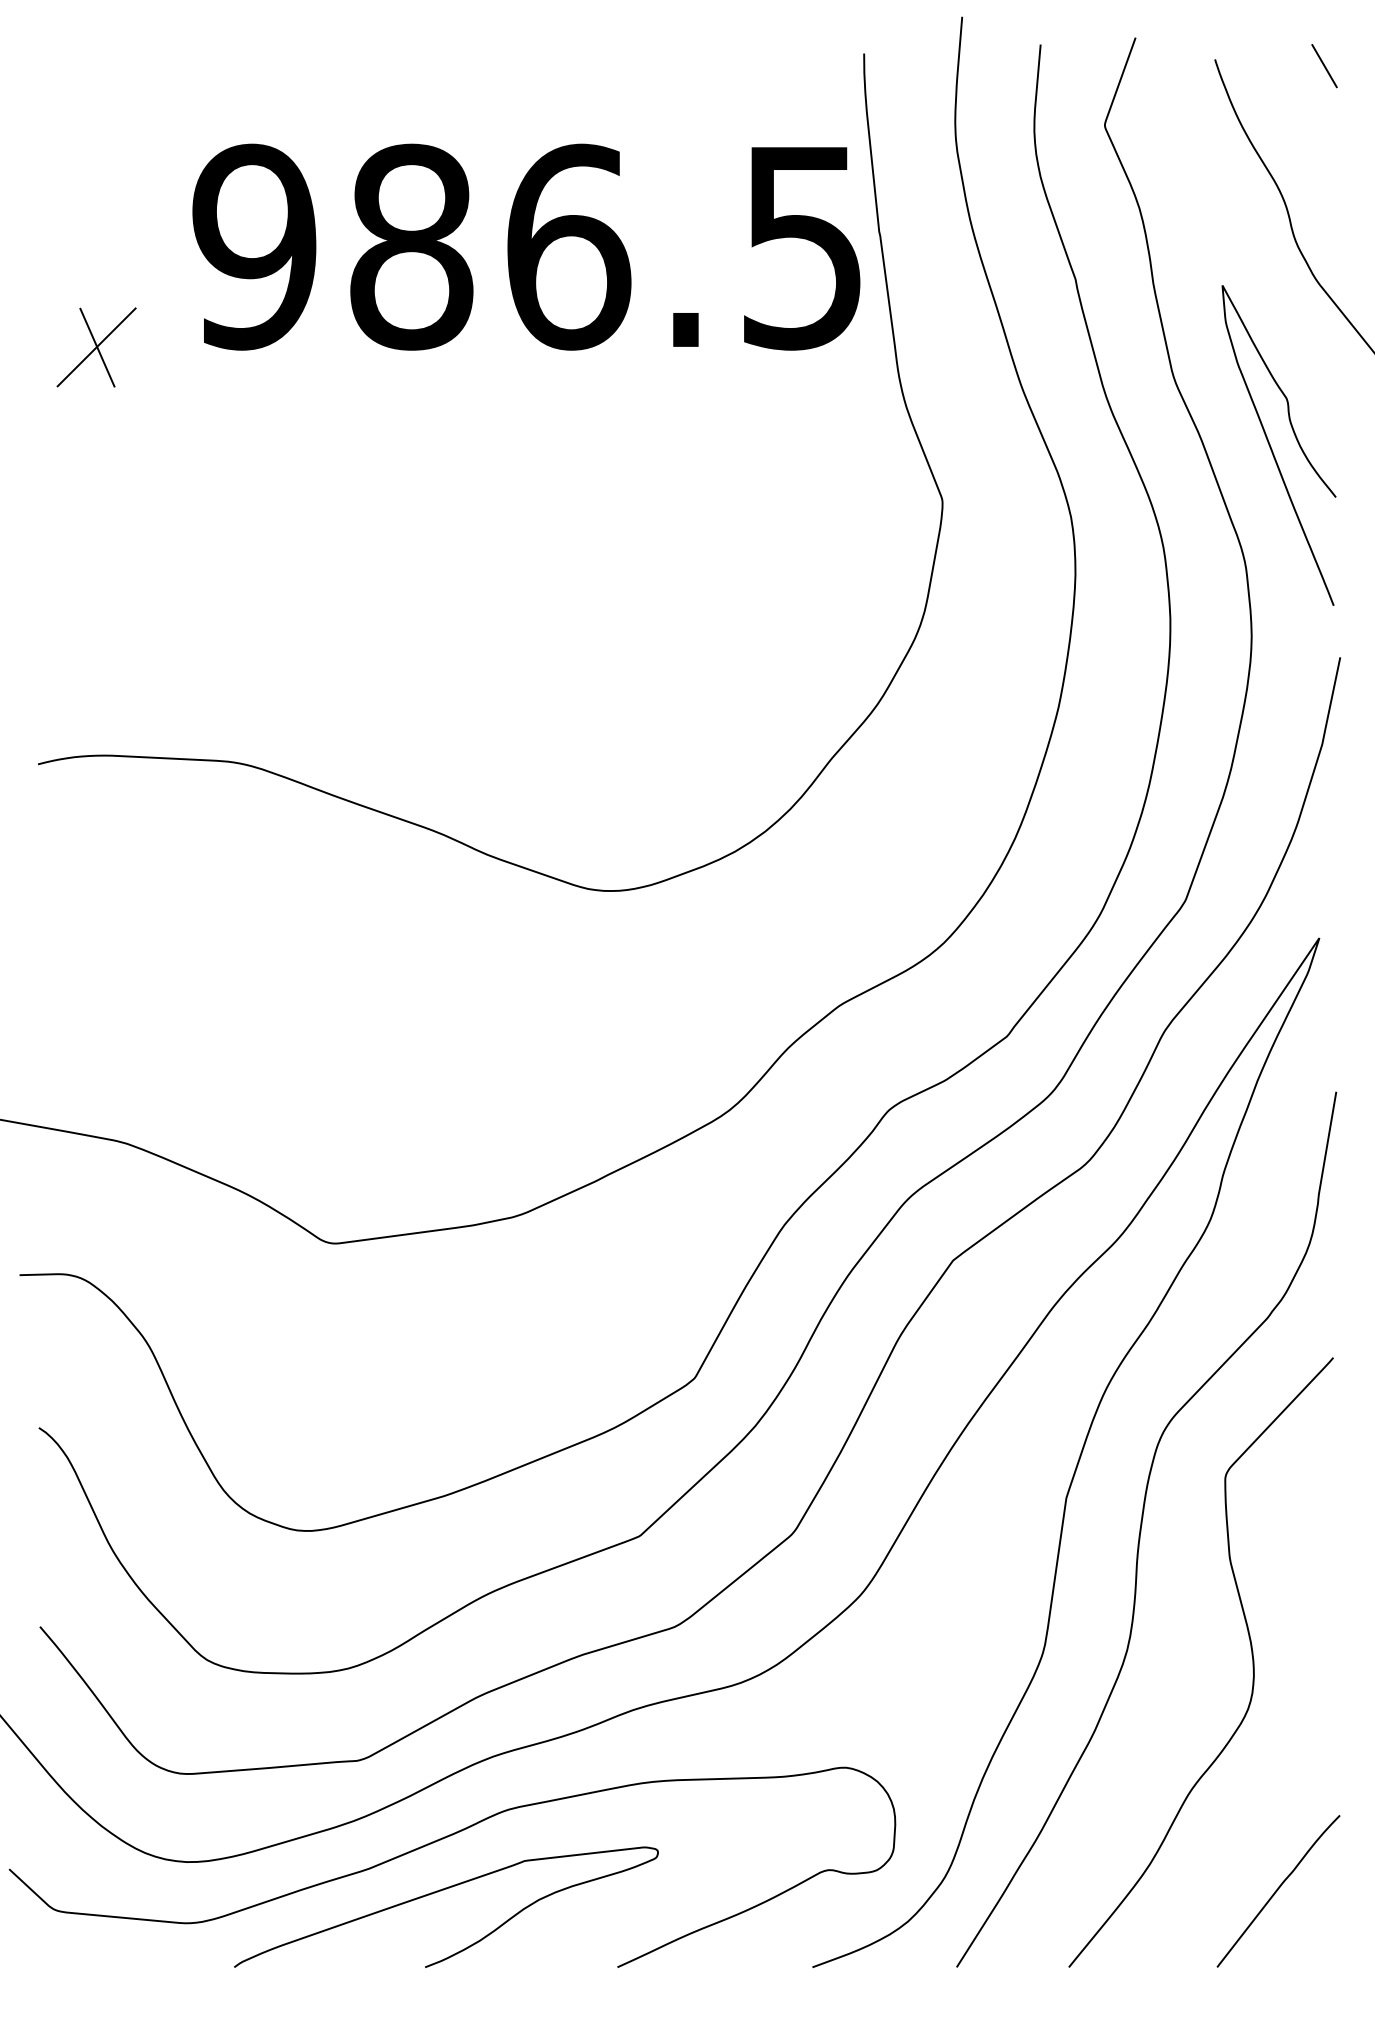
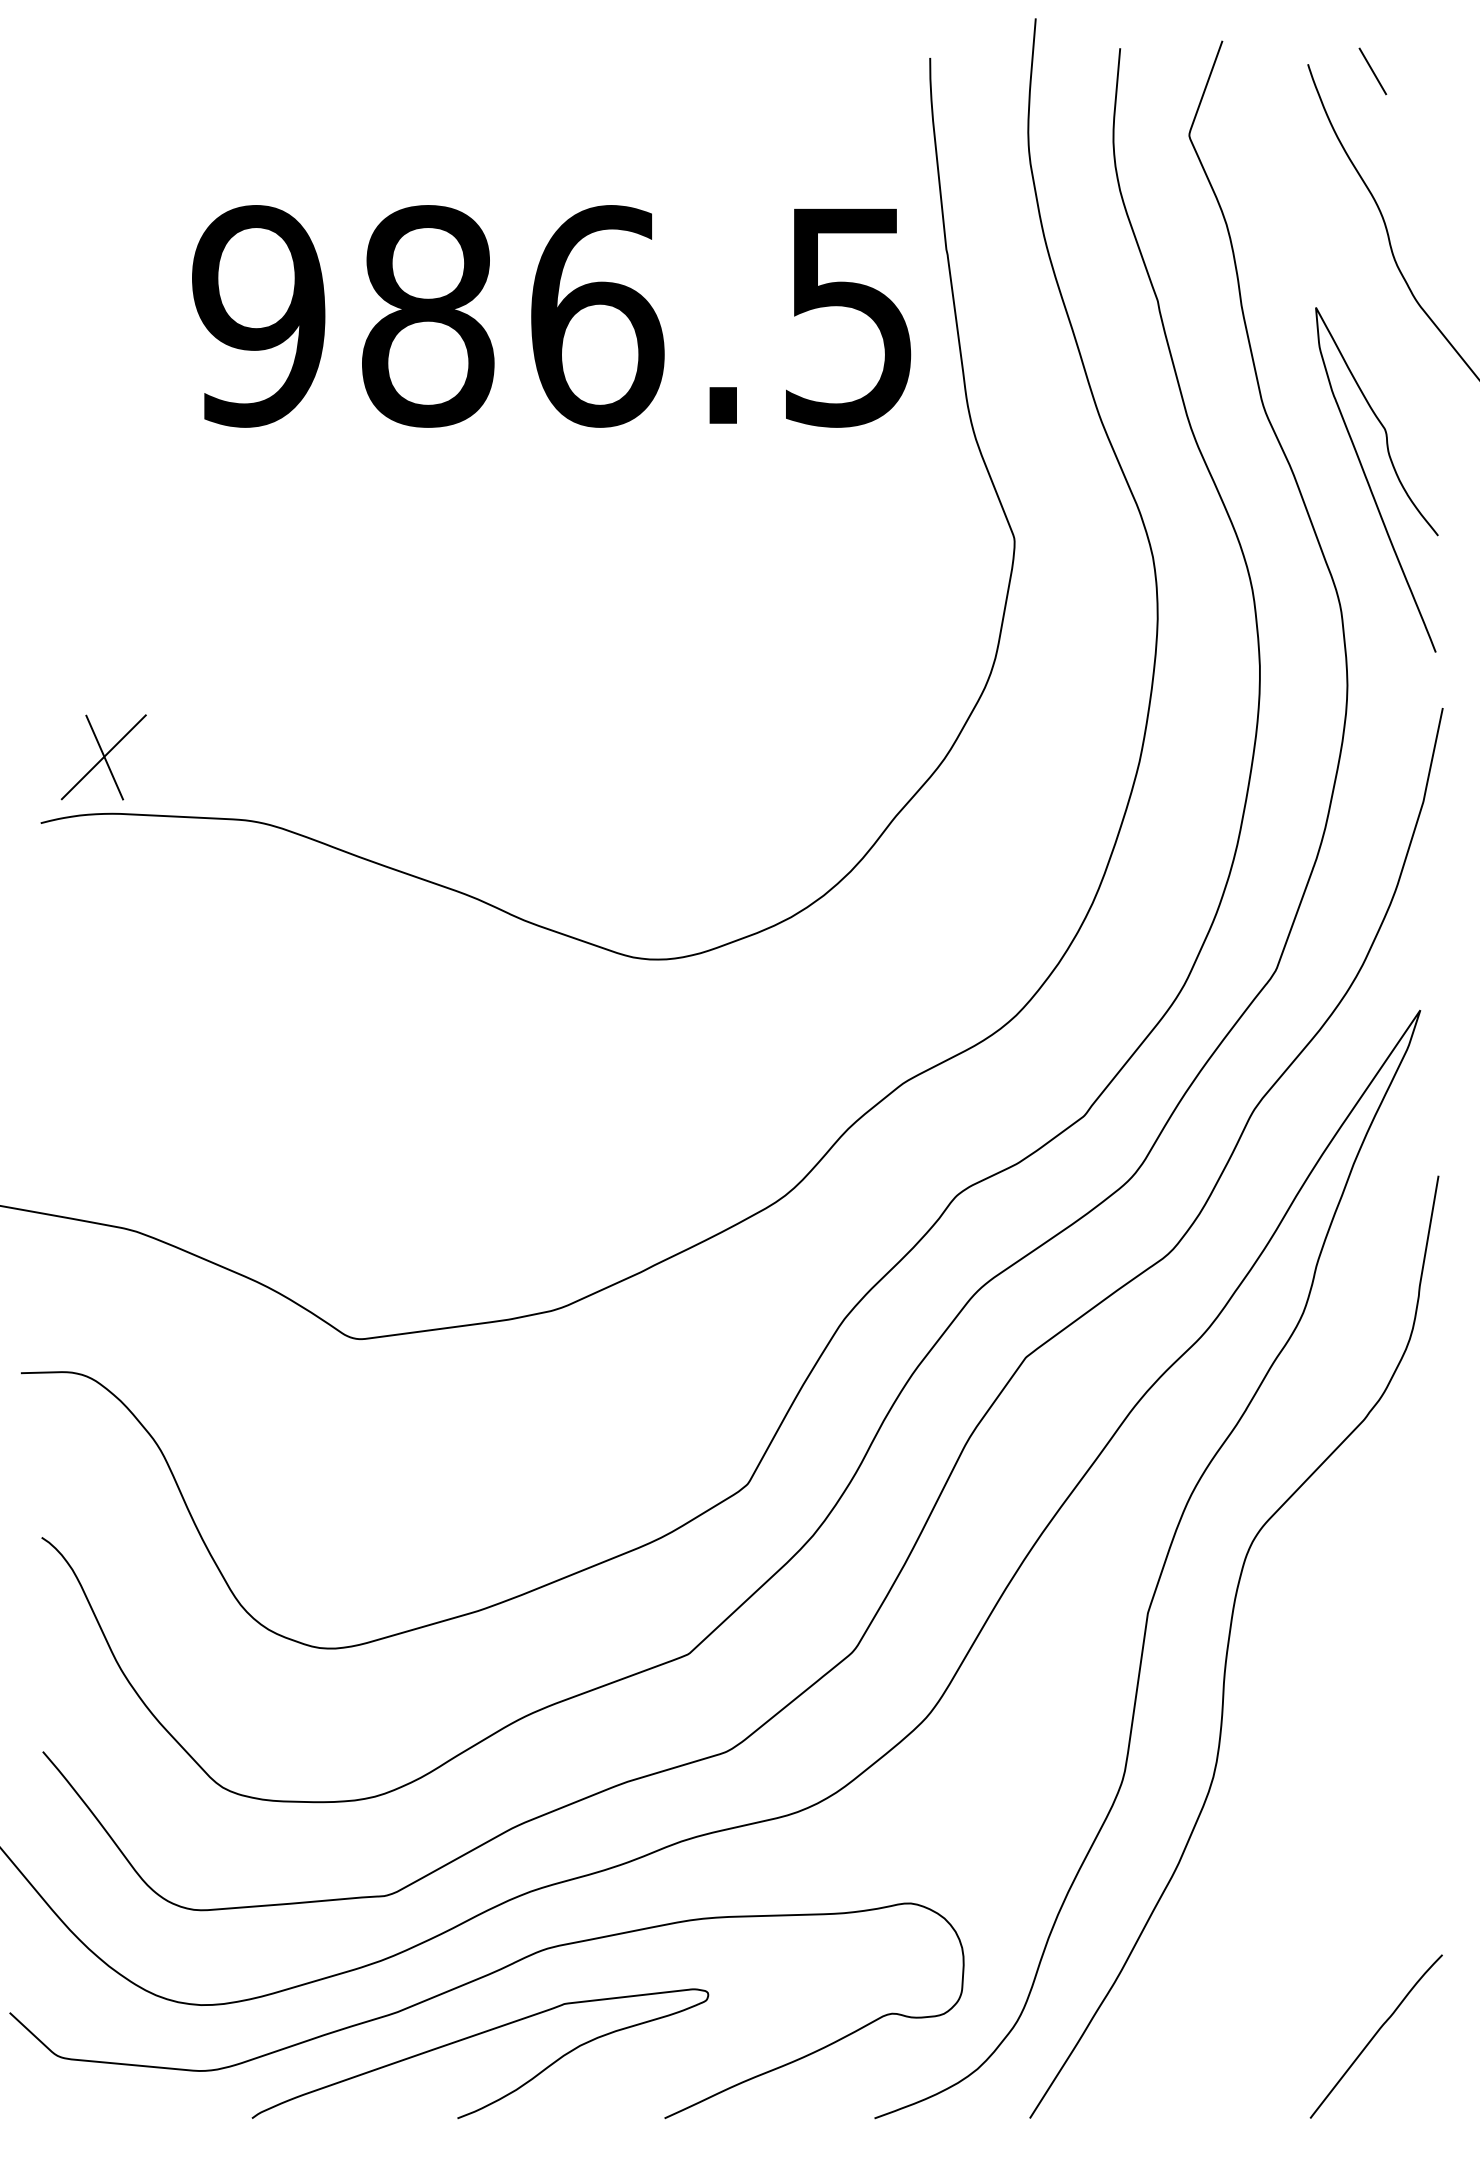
line: (1324, 66) -> (1372, 71), moved
text: (526, 247) -> (551, 316), moved
part: (96, 347) -> (103, 757), moved
curve: (1251, 1657) -> (1347, 1784), removed

